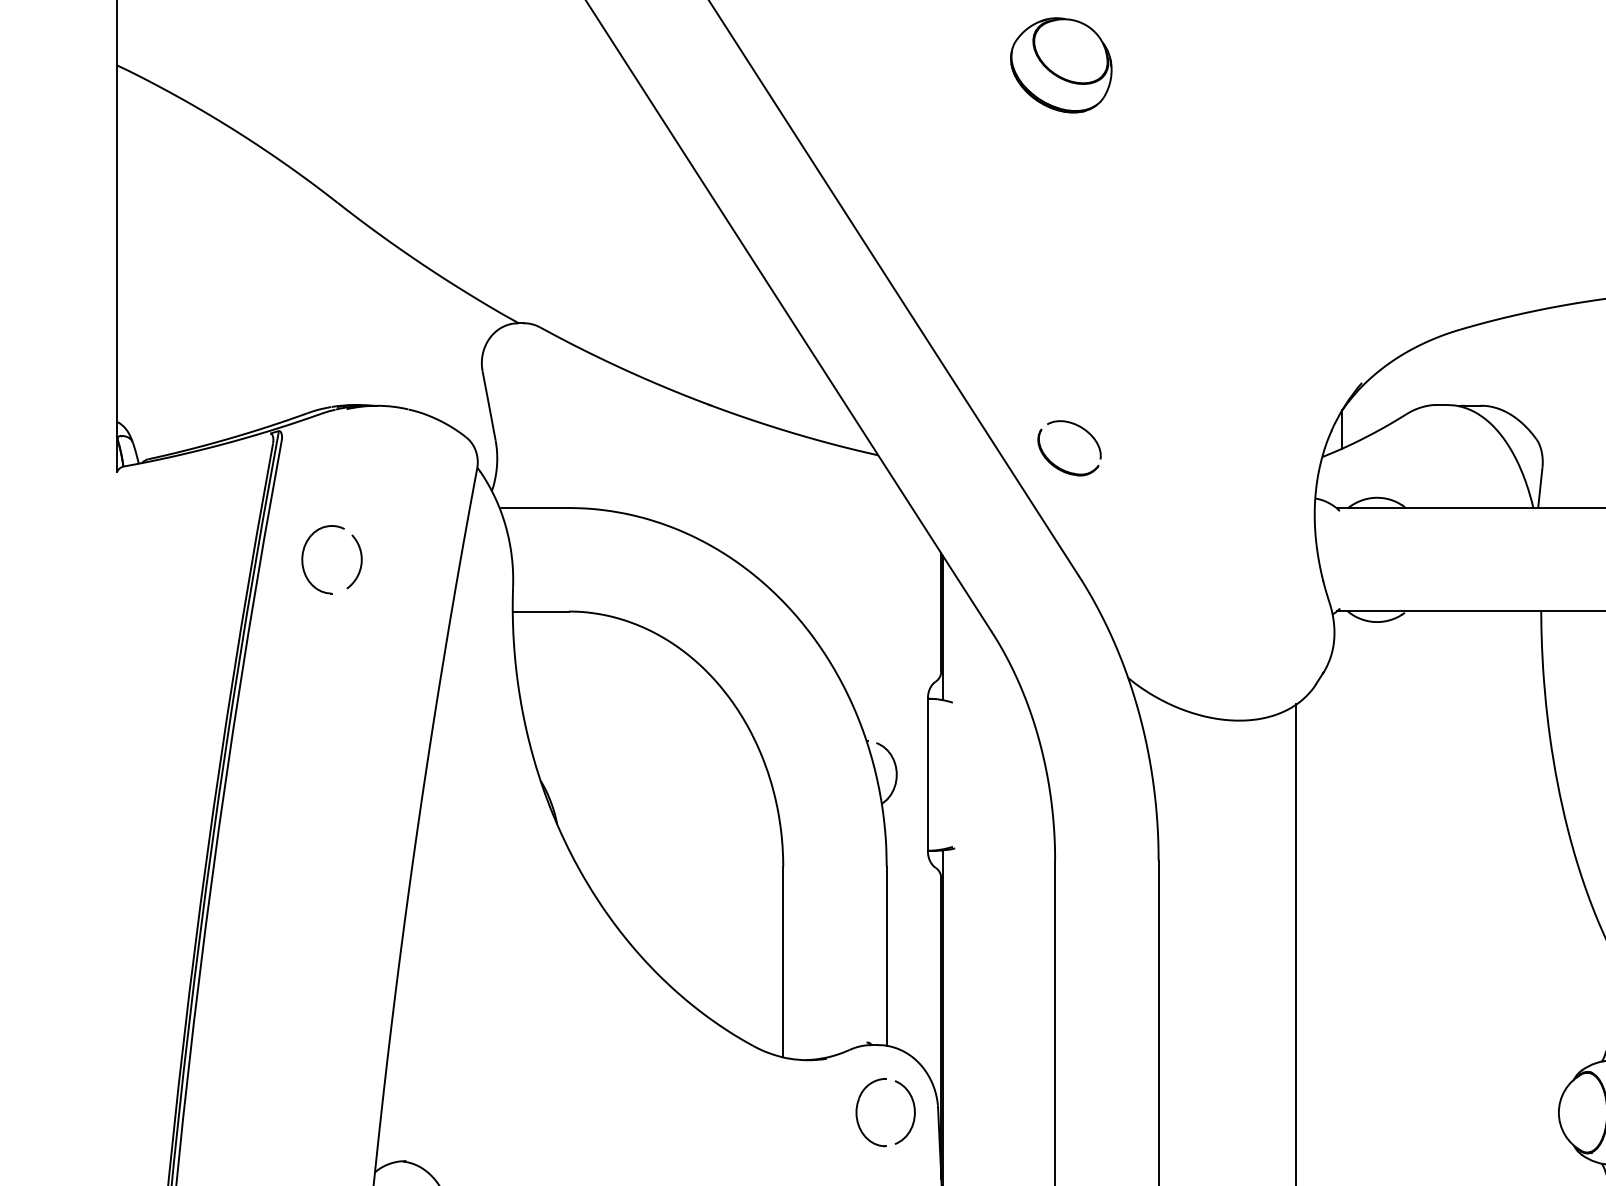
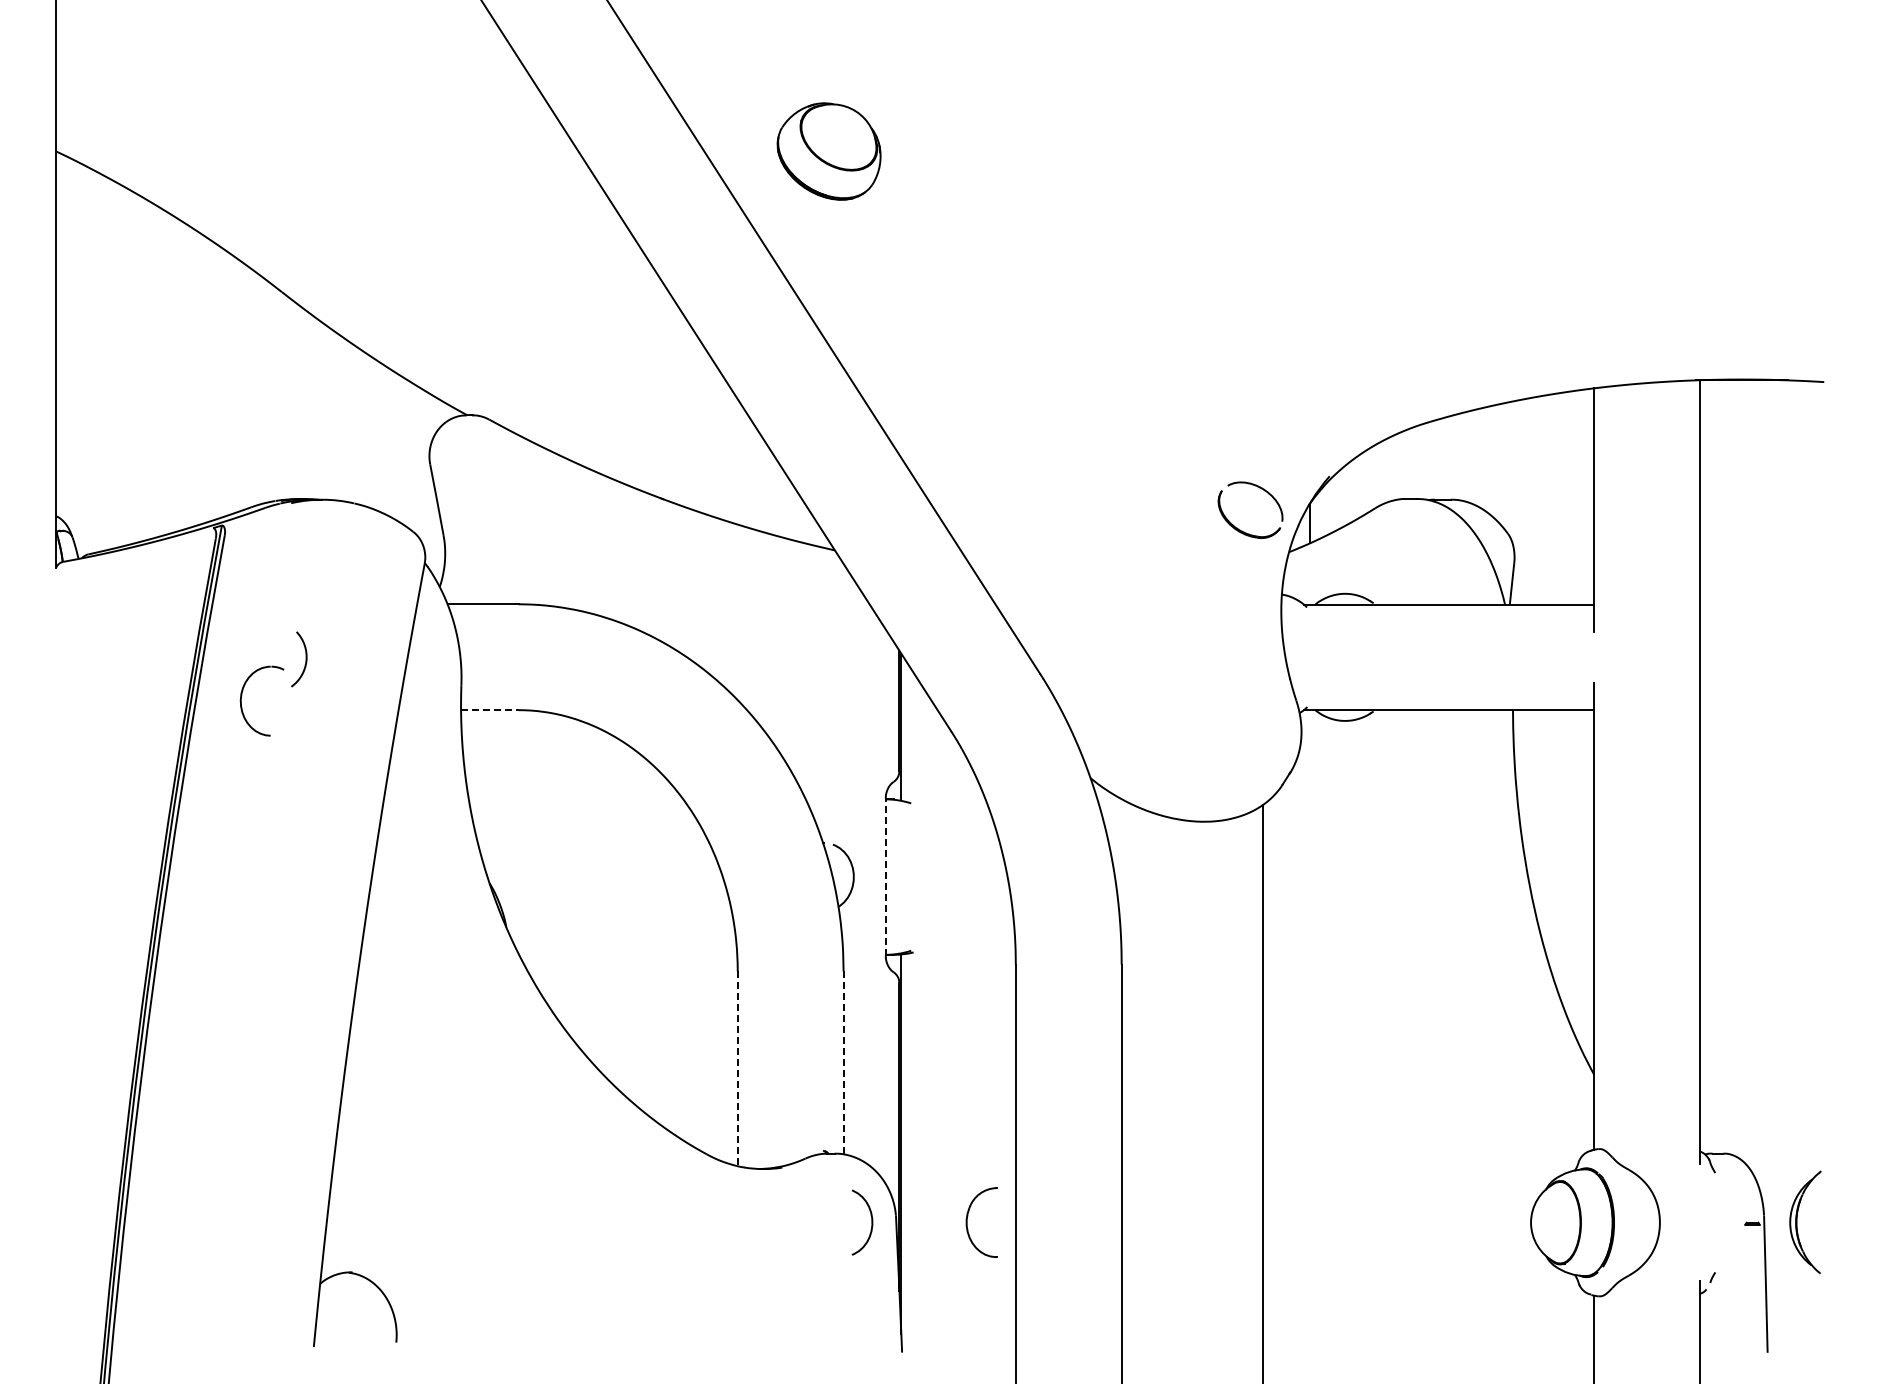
part: (1060, 65) -> (828, 151), moved
part: (1056, 465) -> (1237, 527), moved
part: (303, 554) -> (242, 695), moved
line: (540, 611) -> (489, 710), solid -> dashed
line: (927, 775) -> (885, 877), solid -> dashed
line: (886, 956) -> (843, 1062), solid -> dashed
line: (783, 962) -> (737, 1069), solid -> dashed
part: (857, 1112) -> (967, 1222), moved

